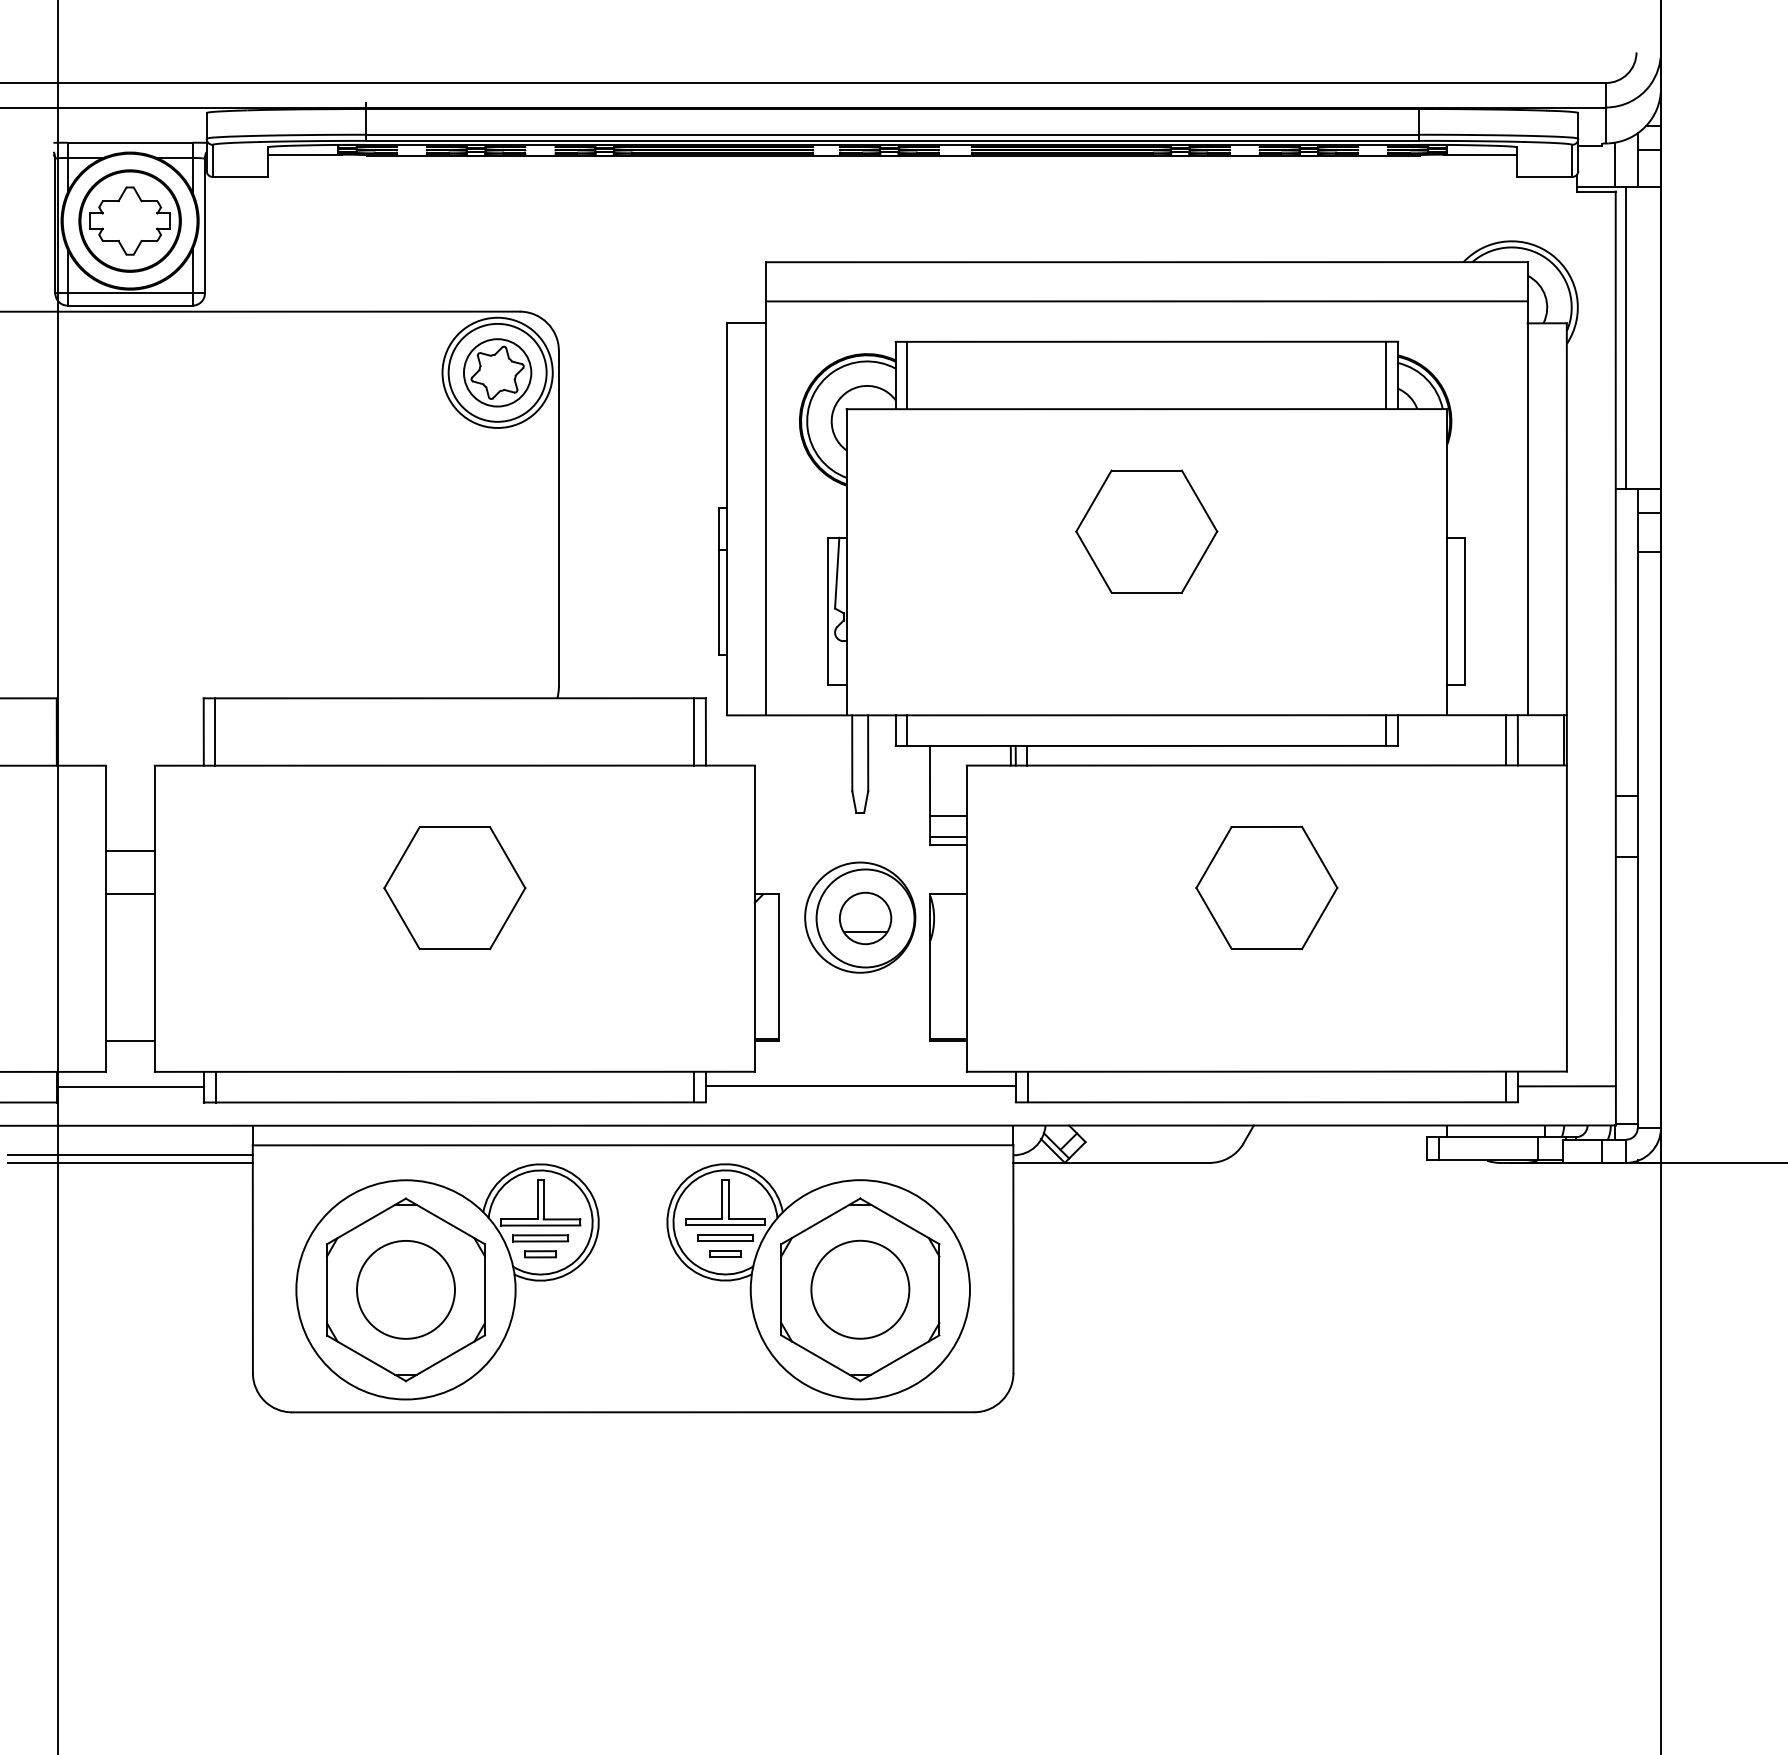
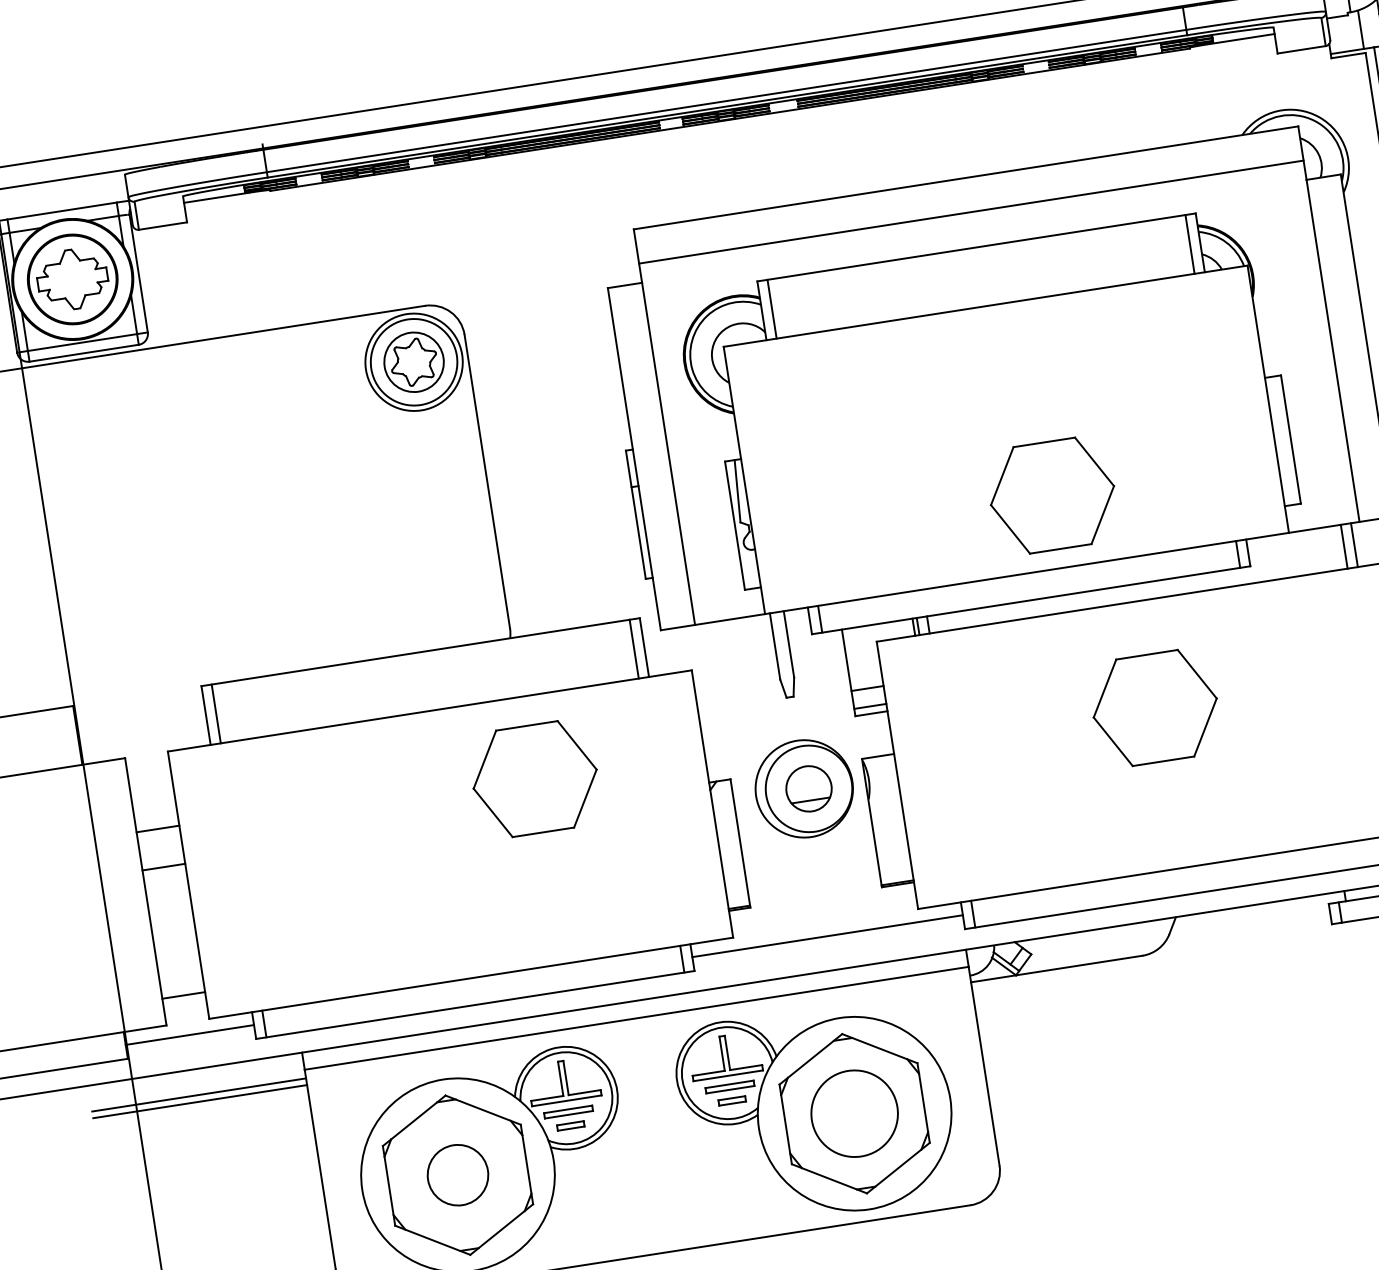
part: (1146, 531) -> (1052, 495), moved
part: (454, 888) -> (534, 779), moved
circle: (405, 1289) -> (457, 1174), size x0.7

